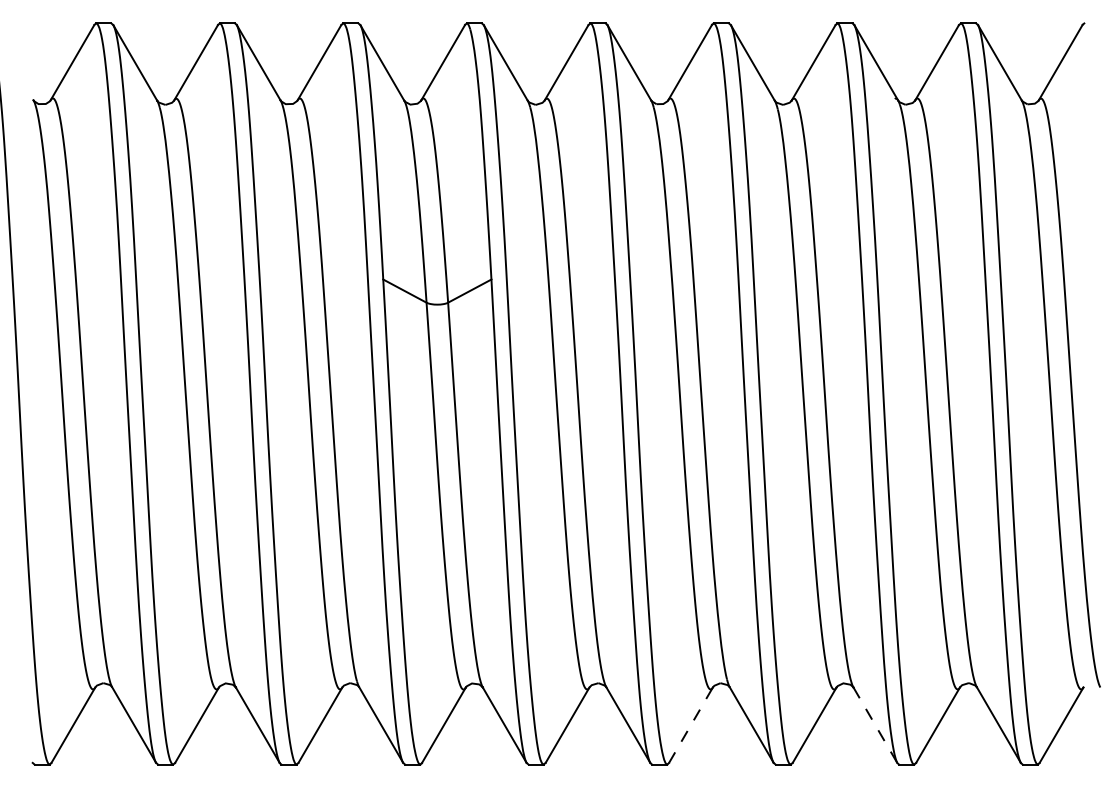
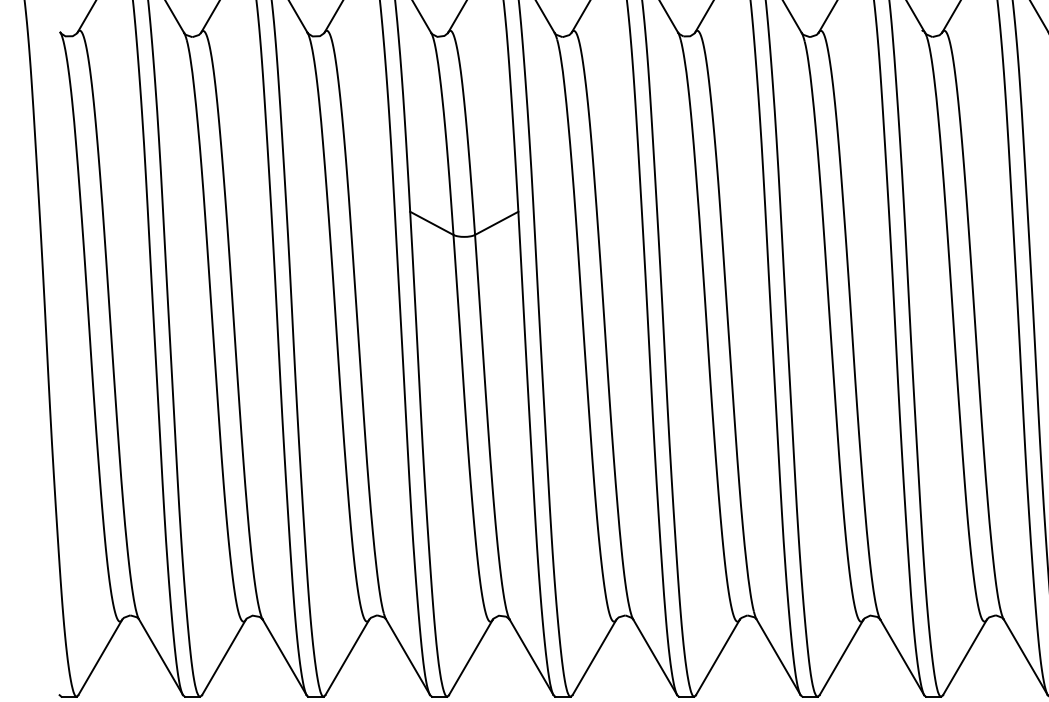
line: (690, 725) -> (717, 657), dashed -> solid
line: (875, 725) -> (902, 657), dashed -> solid

